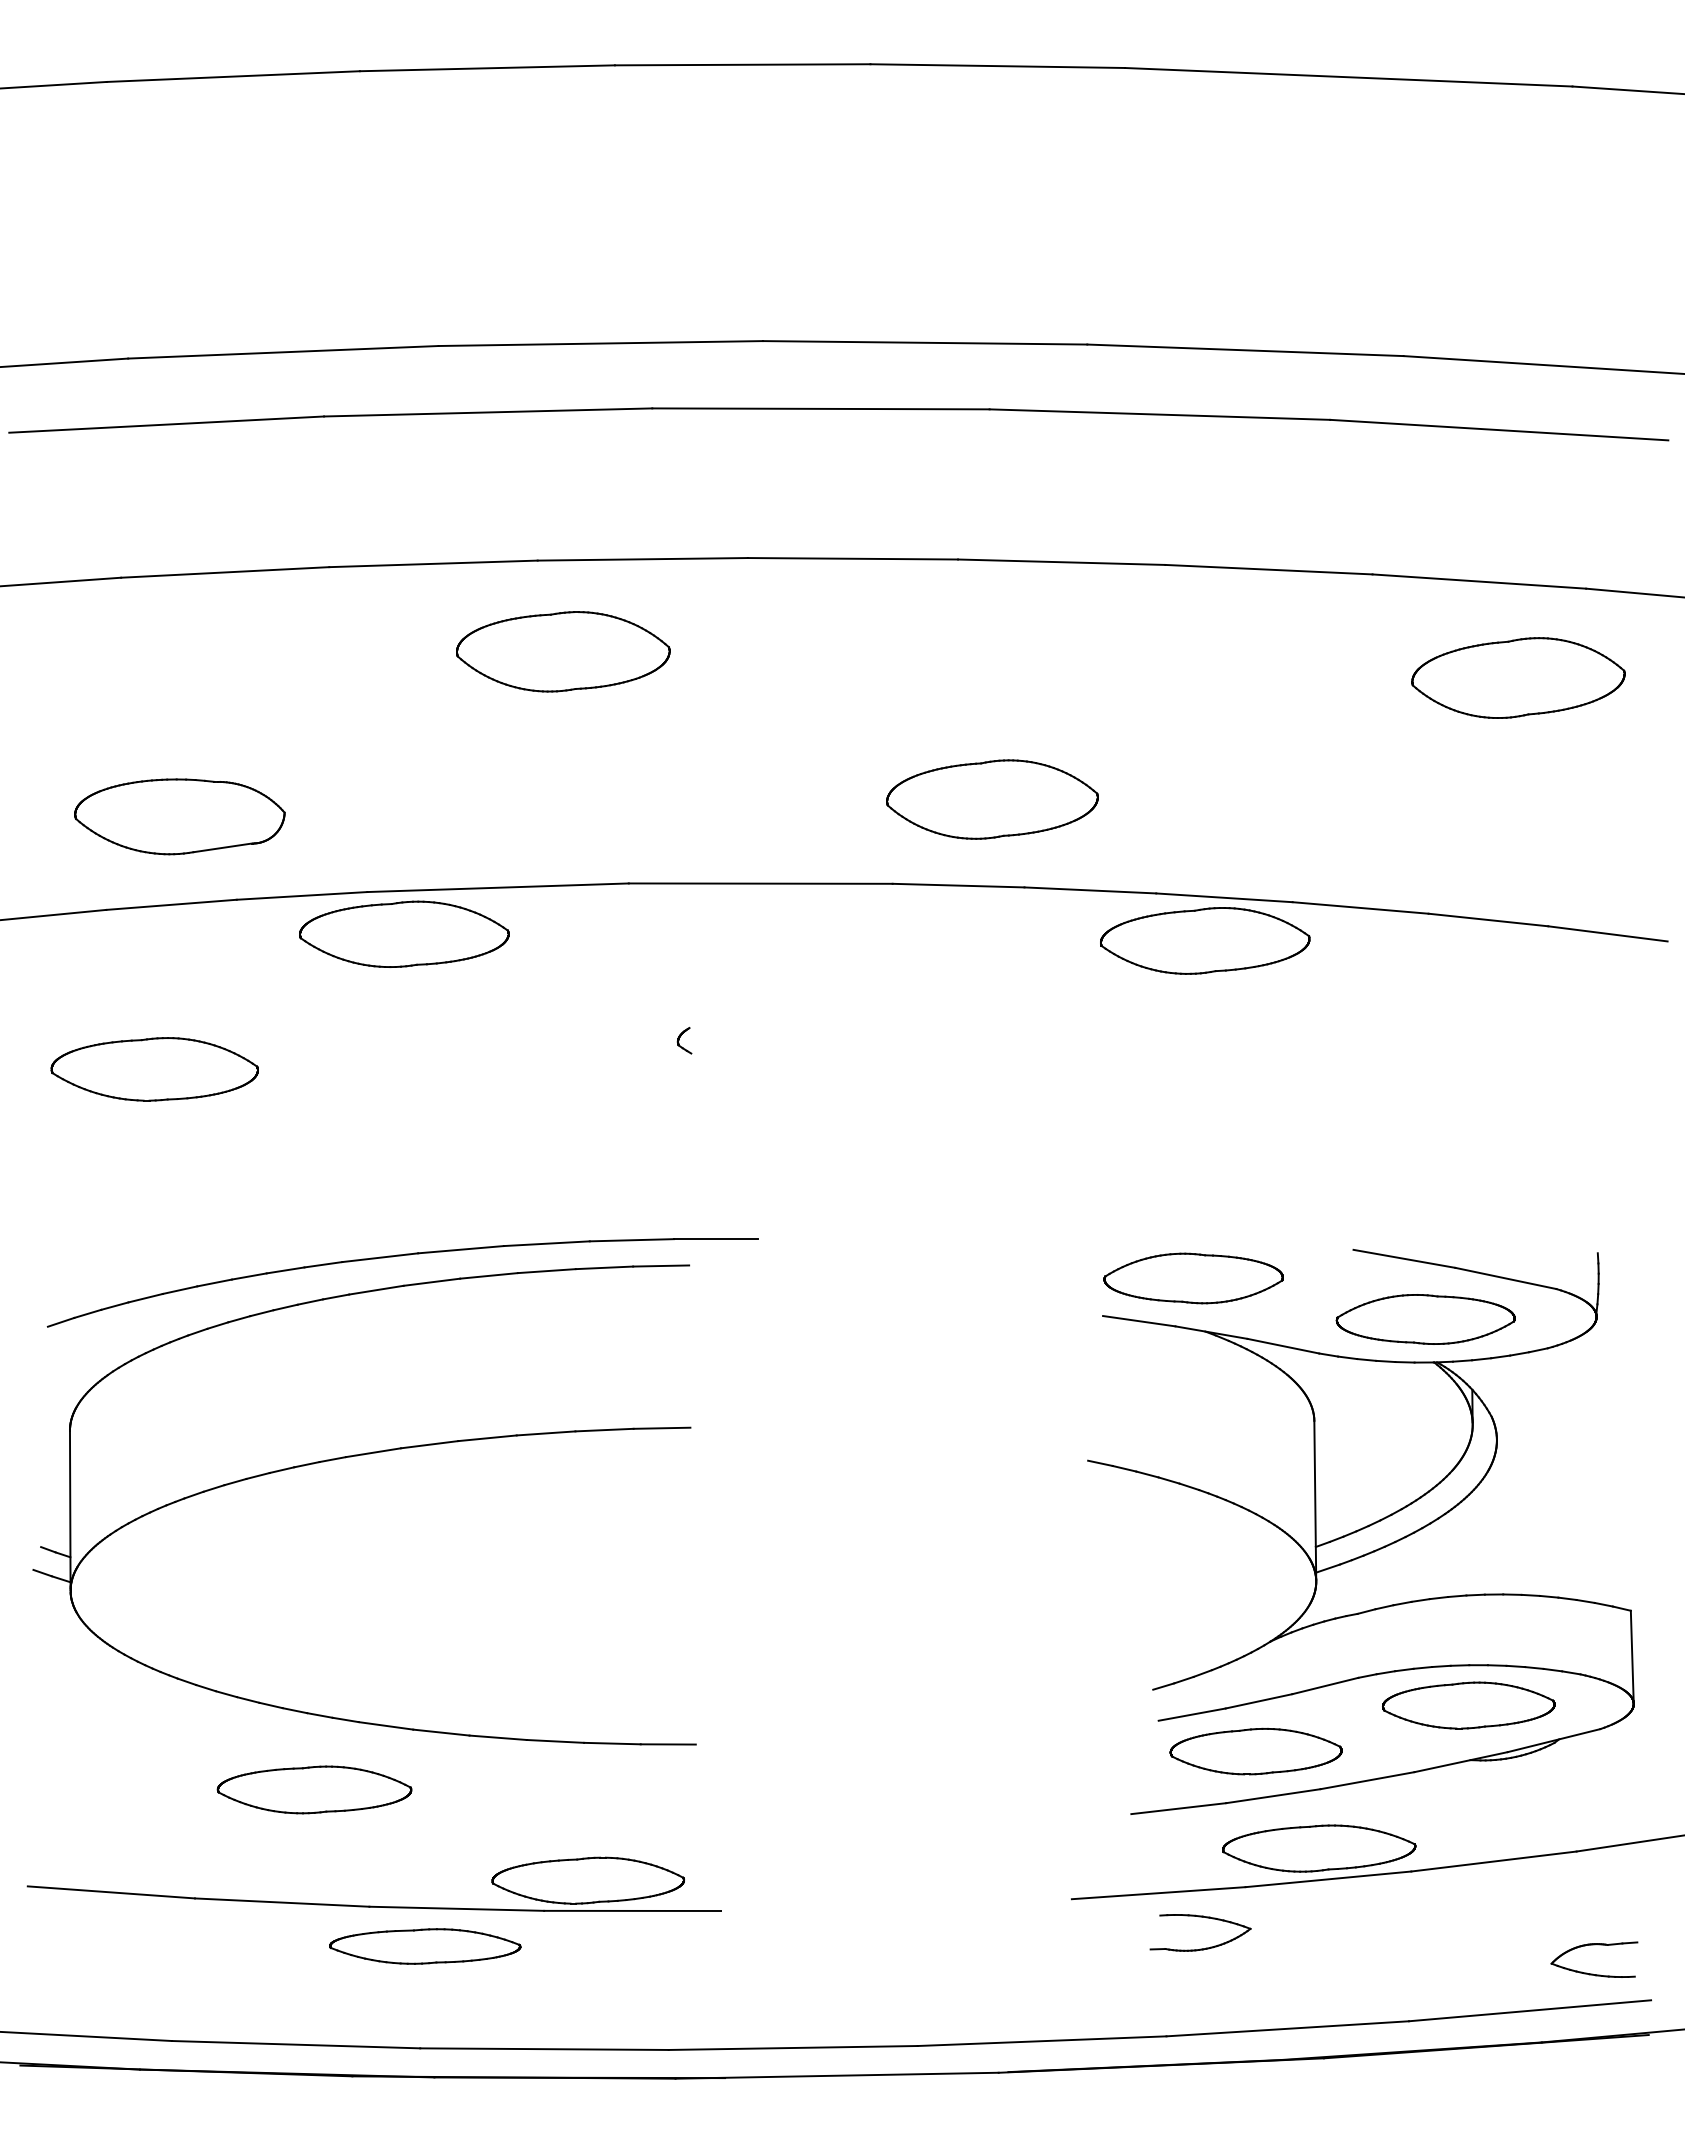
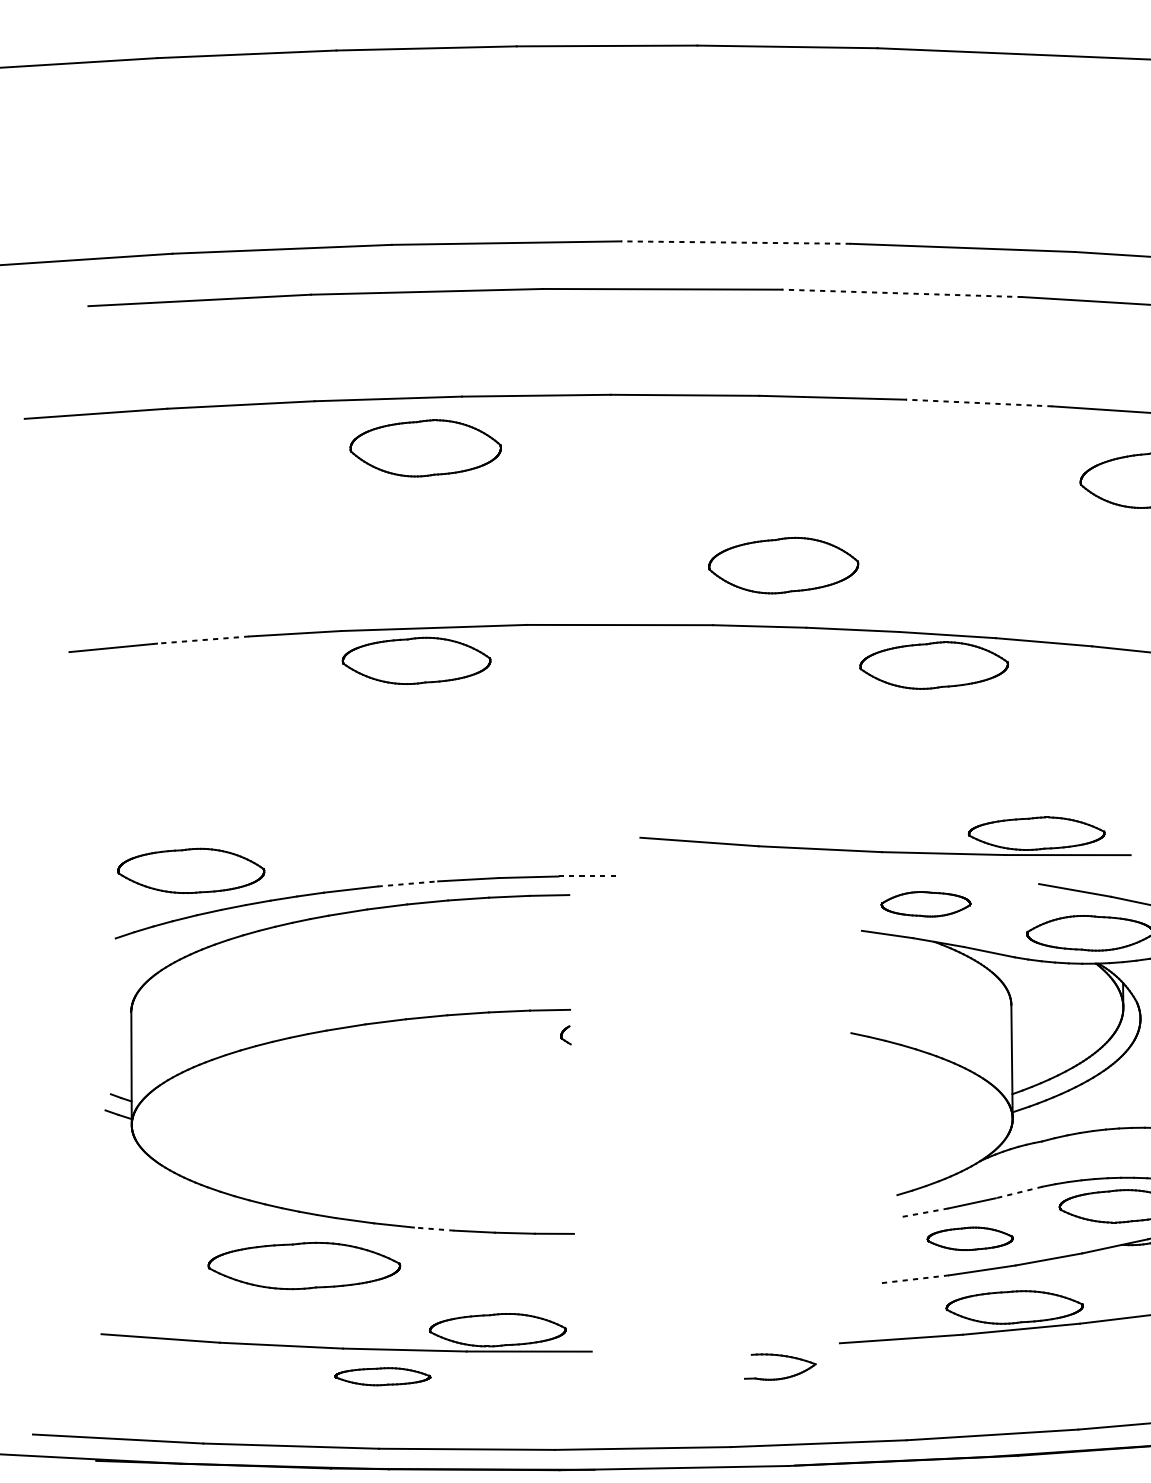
line: (924, 342) -> (735, 242), solid -> dashed
line: (1159, 414) -> (901, 293), solid -> dashed
line: (1268, 569) -> (978, 402), solid -> dashed
part: (563, 651) -> (425, 448), moved
part: (179, 816) -> (208, 577), removed
line: (171, 904) -> (203, 639), solid -> dashed
part: (404, 933) -> (416, 660), moved
part: (684, 1040) -> (565, 1035), moved
part: (154, 1069) -> (191, 871), moved
part: (1135, 1203) -> (884, 851), added
line: (716, 1239) -> (588, 876), solid -> dashed
line: (461, 1249) -> (408, 883), solid -> dashed
part: (1193, 1278) -> (925, 904), size x0.7
line: (1324, 1686) -> (1018, 1192), solid -> dashed
line: (1191, 1714) -> (924, 1212), solid -> dashed
line: (498, 1737) -> (434, 1228), solid -> dashed
part: (1255, 1751) -> (969, 1238), size x0.7
part: (314, 1789) -> (304, 1265), size x1.4
line: (1178, 1808) -> (915, 1279), solid -> dashed
part: (1200, 1917) -> (780, 1356), moved
part: (425, 1946) -> (382, 1376), size x0.7

